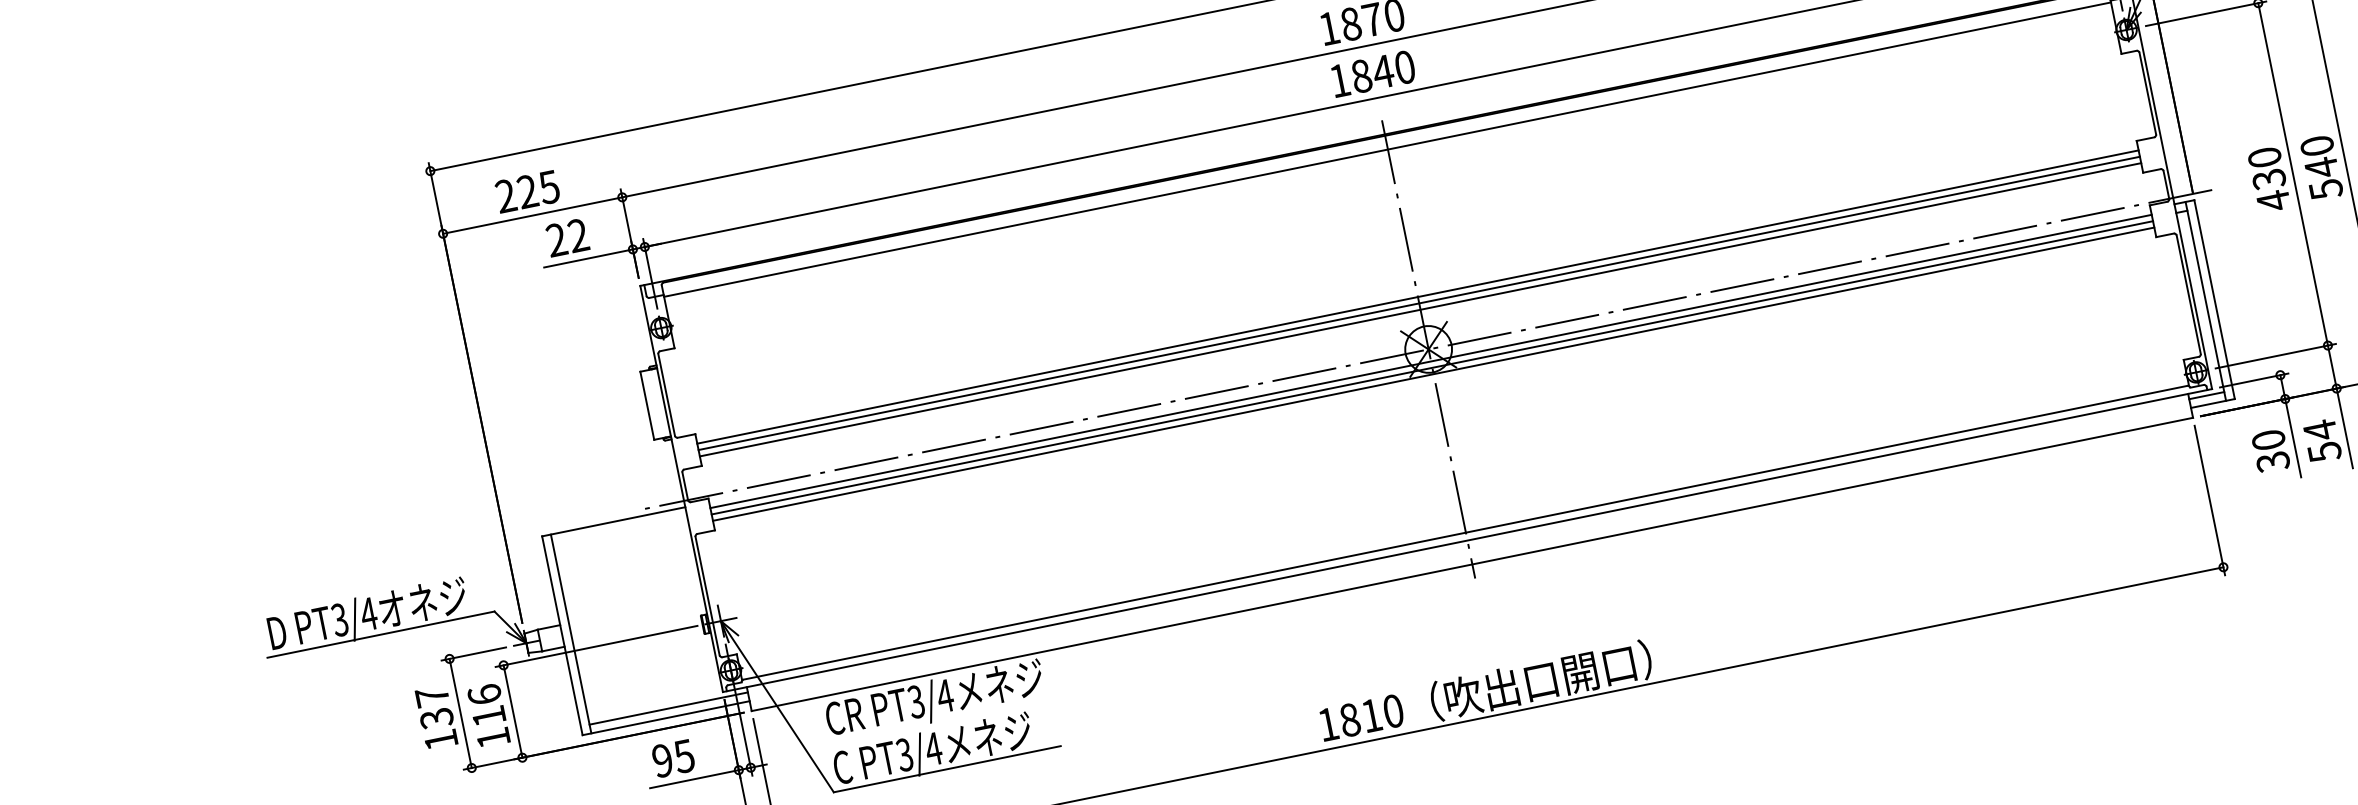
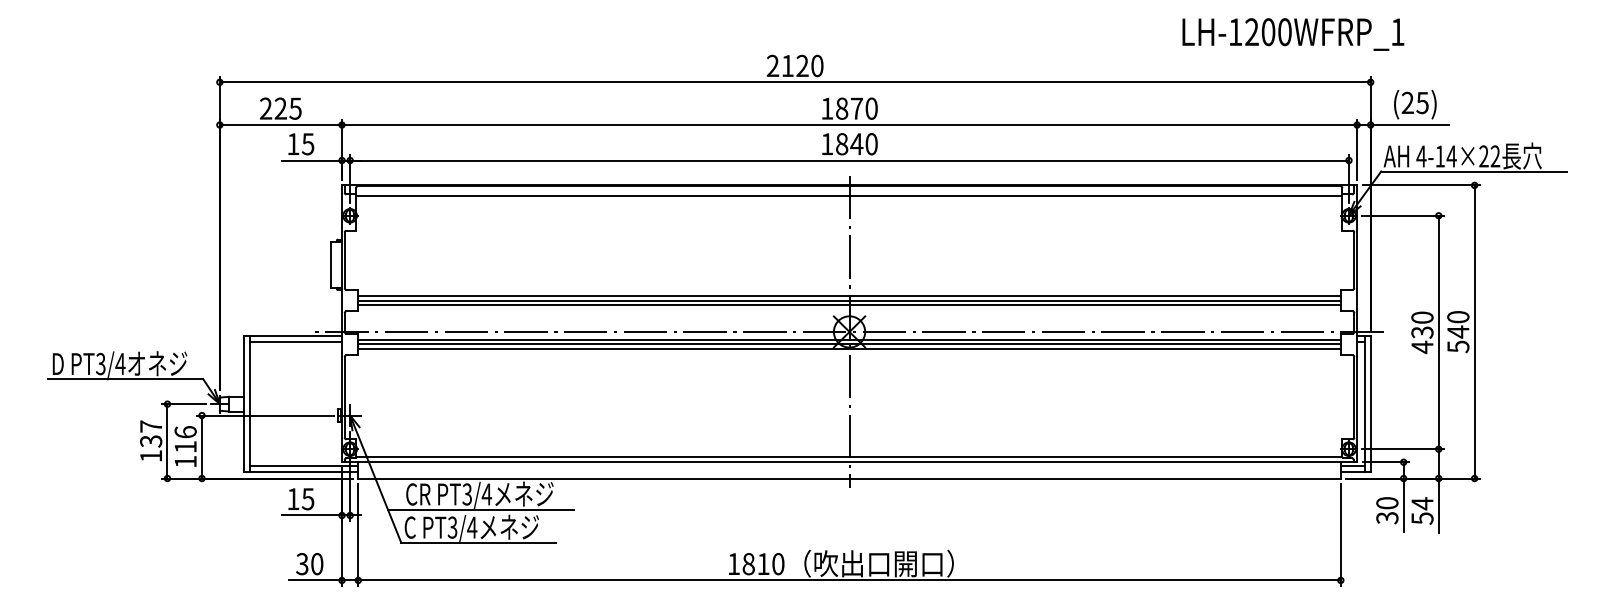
text: (567, 238) -> (300, 144), 22 -> 15
line: (620, 529) -> (296, 342), added
line: (940, 720) -> (480, 509), added
text: (662, 761) -> (293, 499), 95 -> 15

